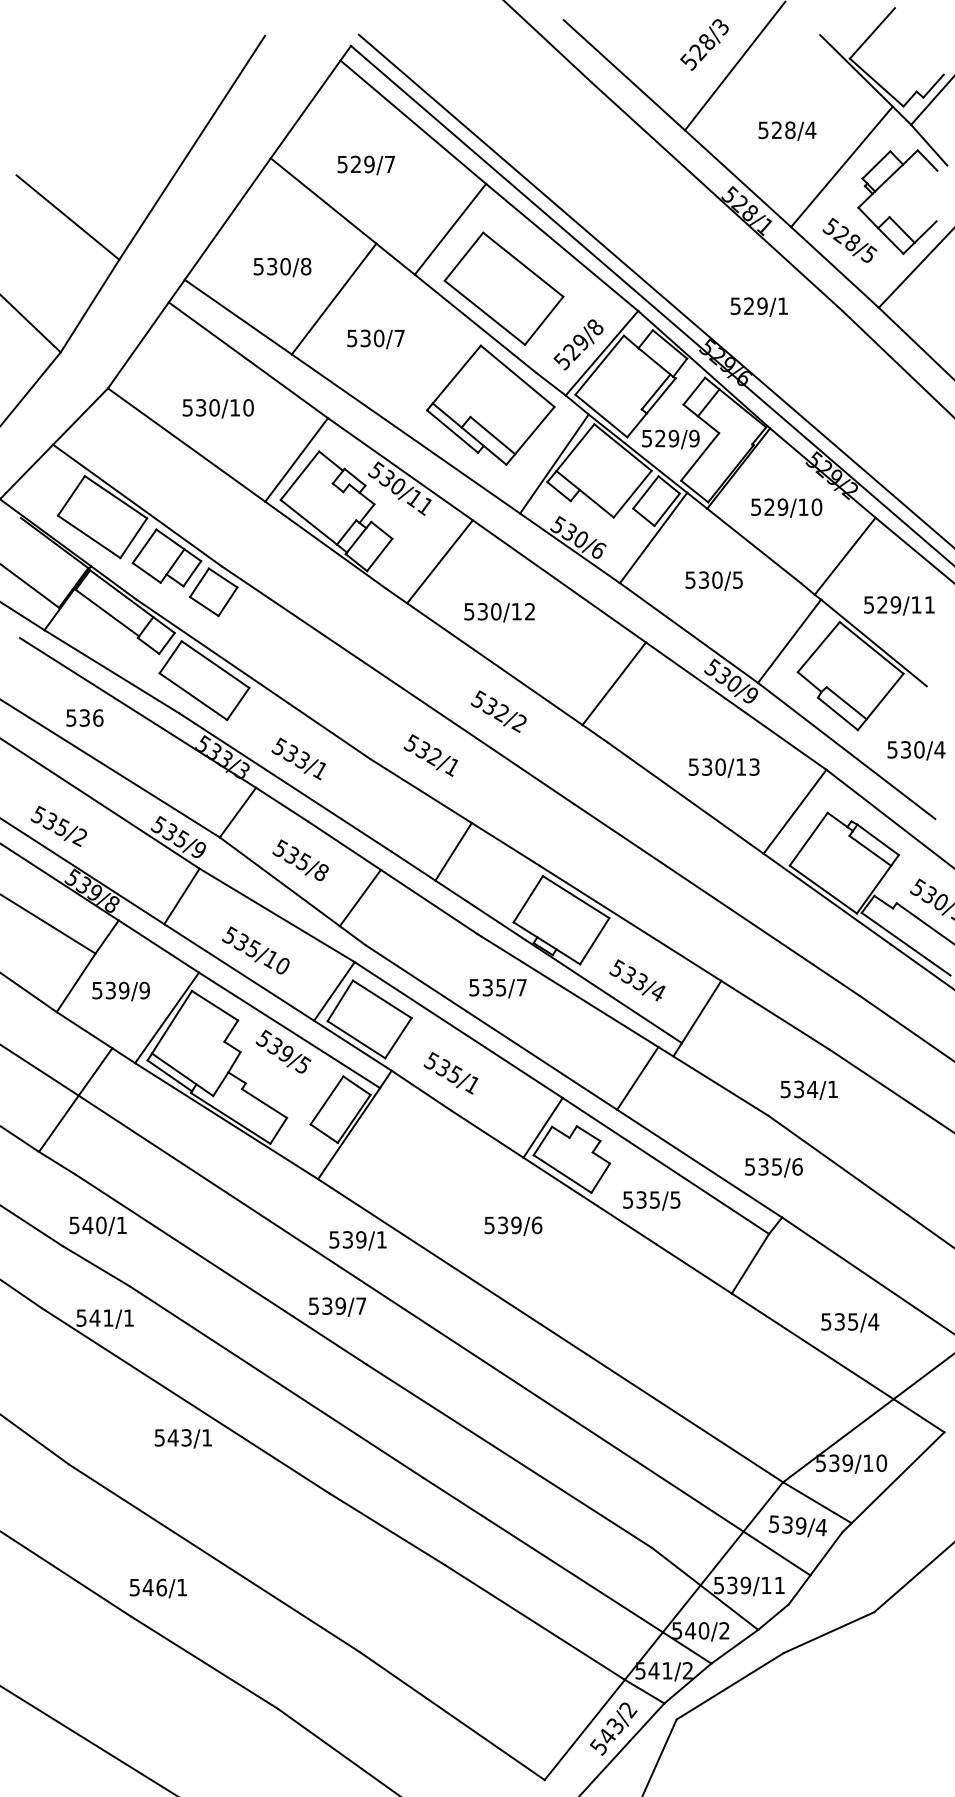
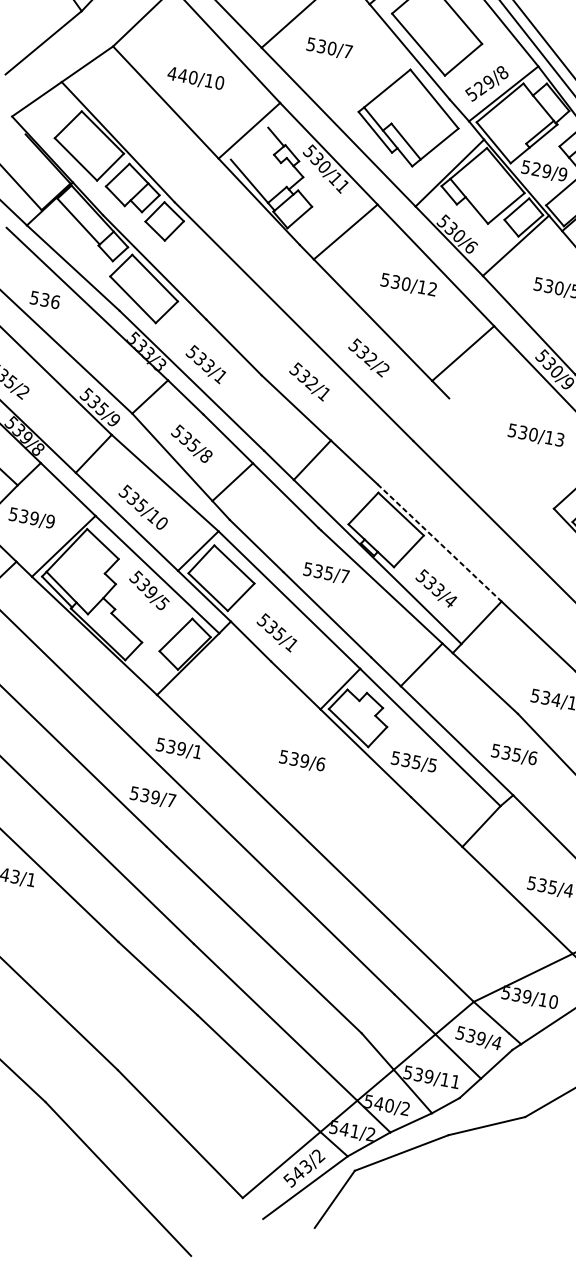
text: (194, 407) -> (177, 74), 530/10 -> 440/10
line: (299, 475) -> (249, 143), removed
text: (499, 612) -> (408, 285), moved
line: (685, 797) -> (501, 453), removed
line: (630, 923) -> (439, 542), solid -> dashed

